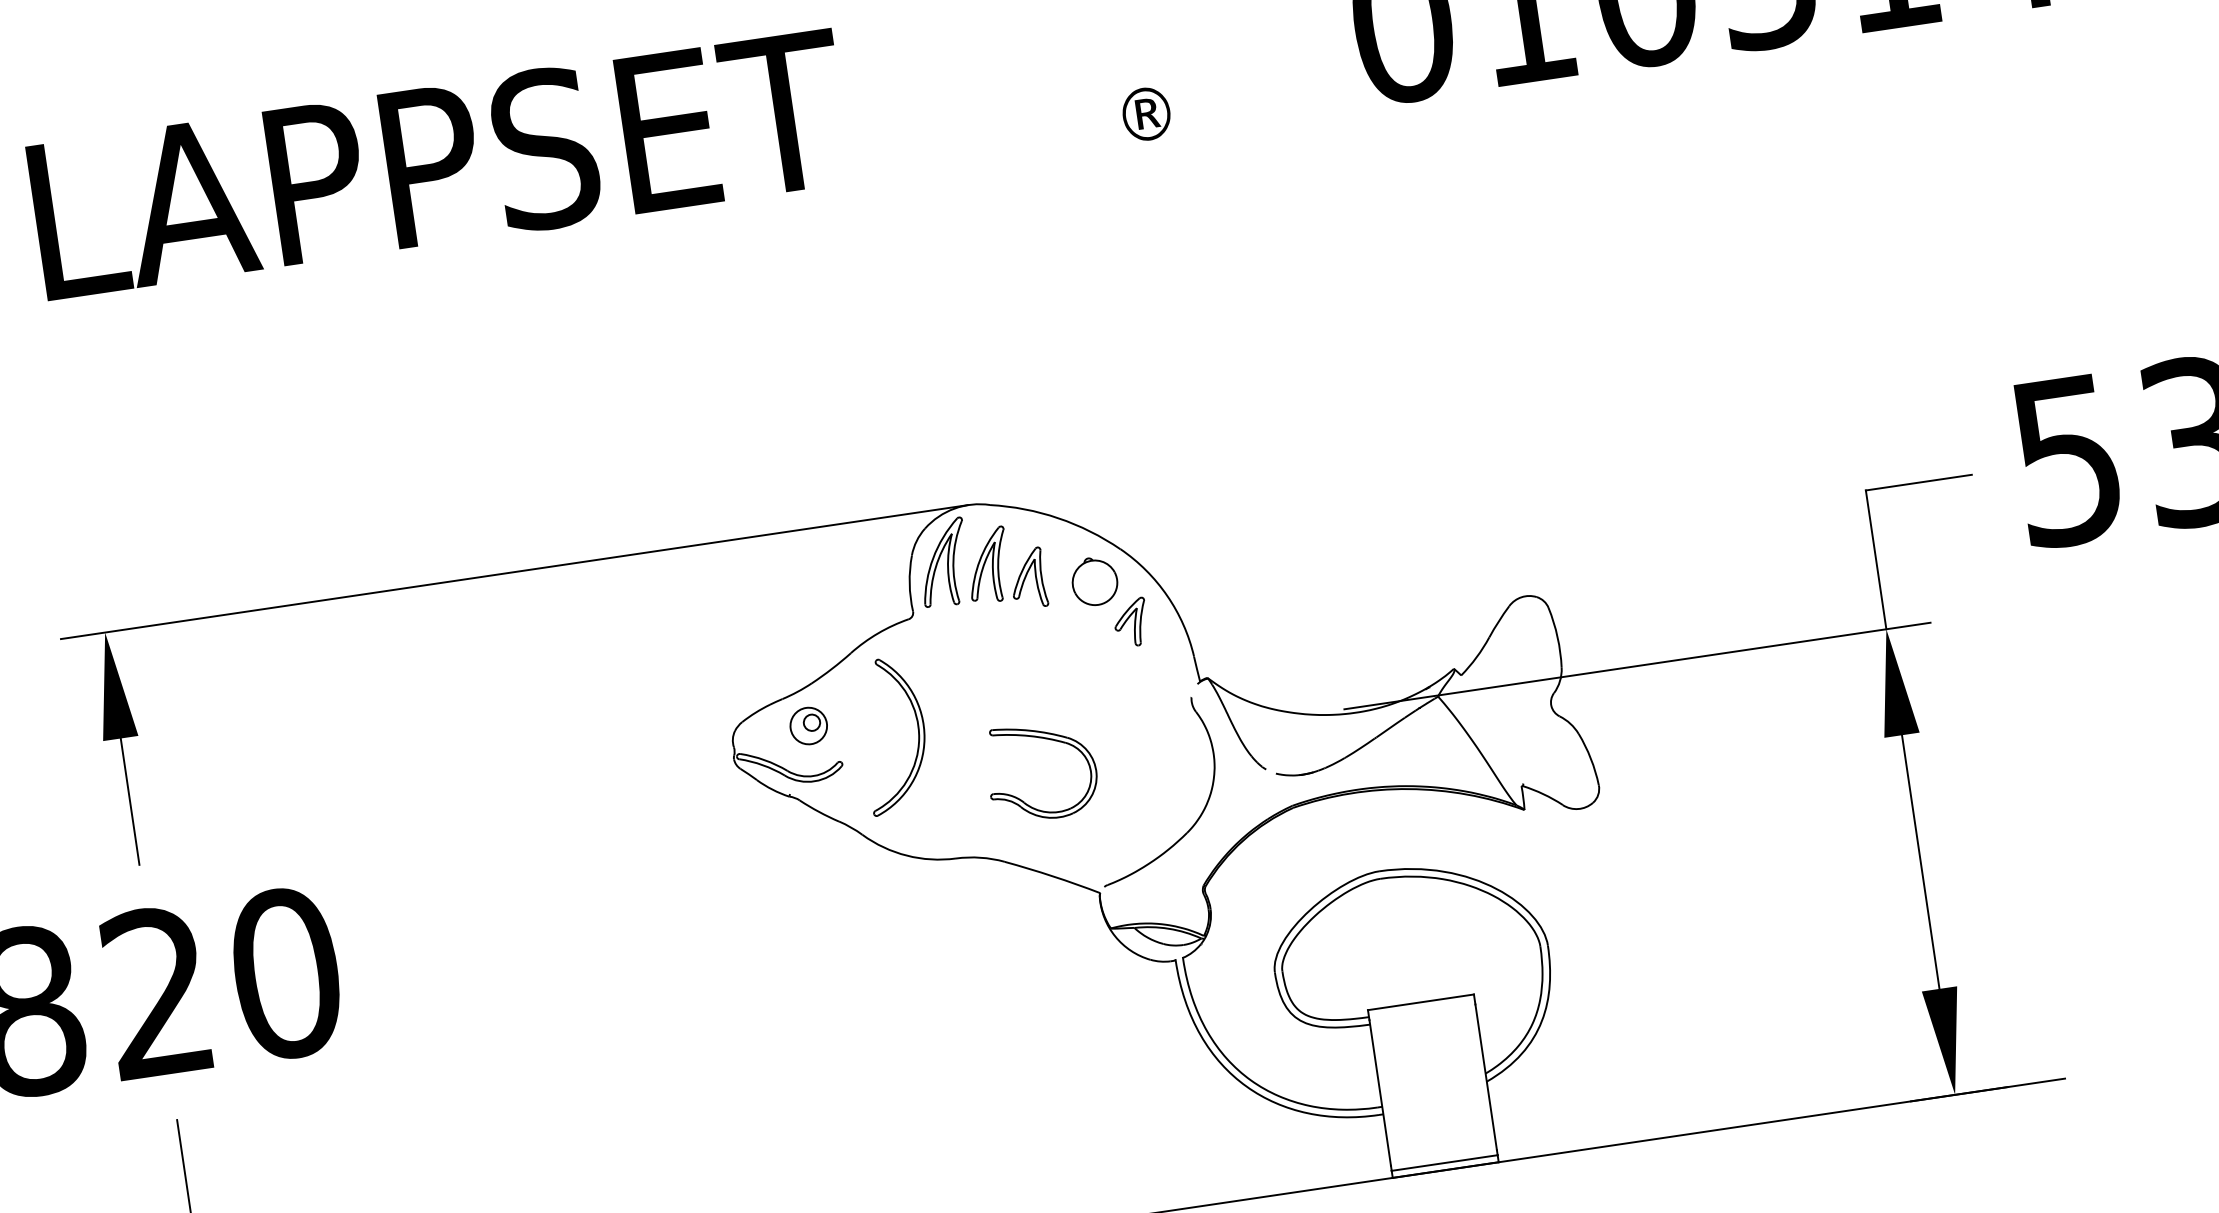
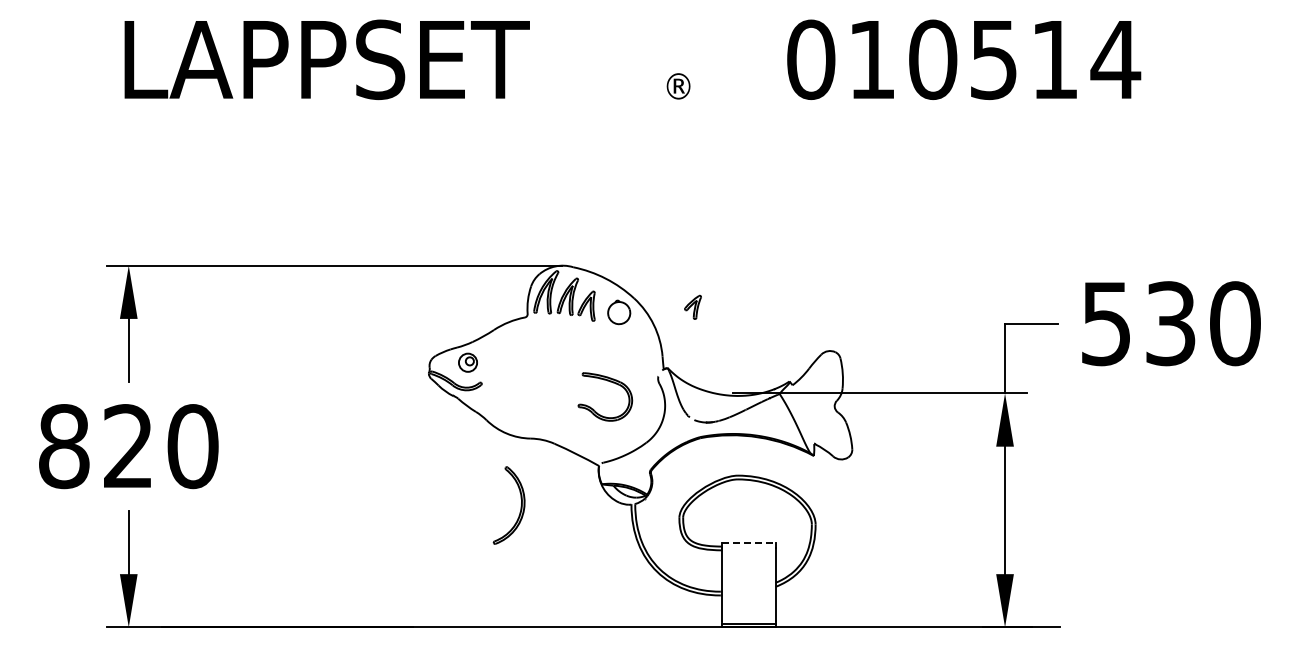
part: (1129, 621) -> (692, 306), moved
part: (916, 733) -> (520, 506), moved
part: (1047, 741) -> (610, 382), moved
line: (1421, 1002) -> (749, 543), solid -> dashed

